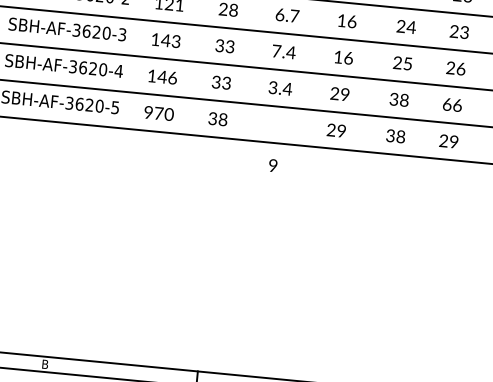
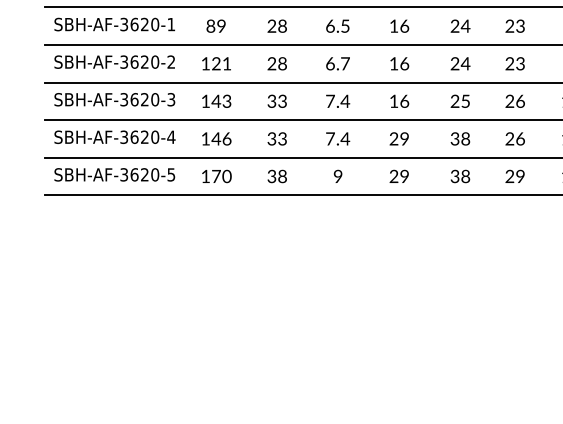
text: (273, 87) -> (330, 138), 3.4 -> 7.4
text: (446, 104) -> (509, 138), 66 -> 26
text: (148, 111) -> (205, 175), 970 -> 170
text: (272, 164) -> (337, 175), moved

